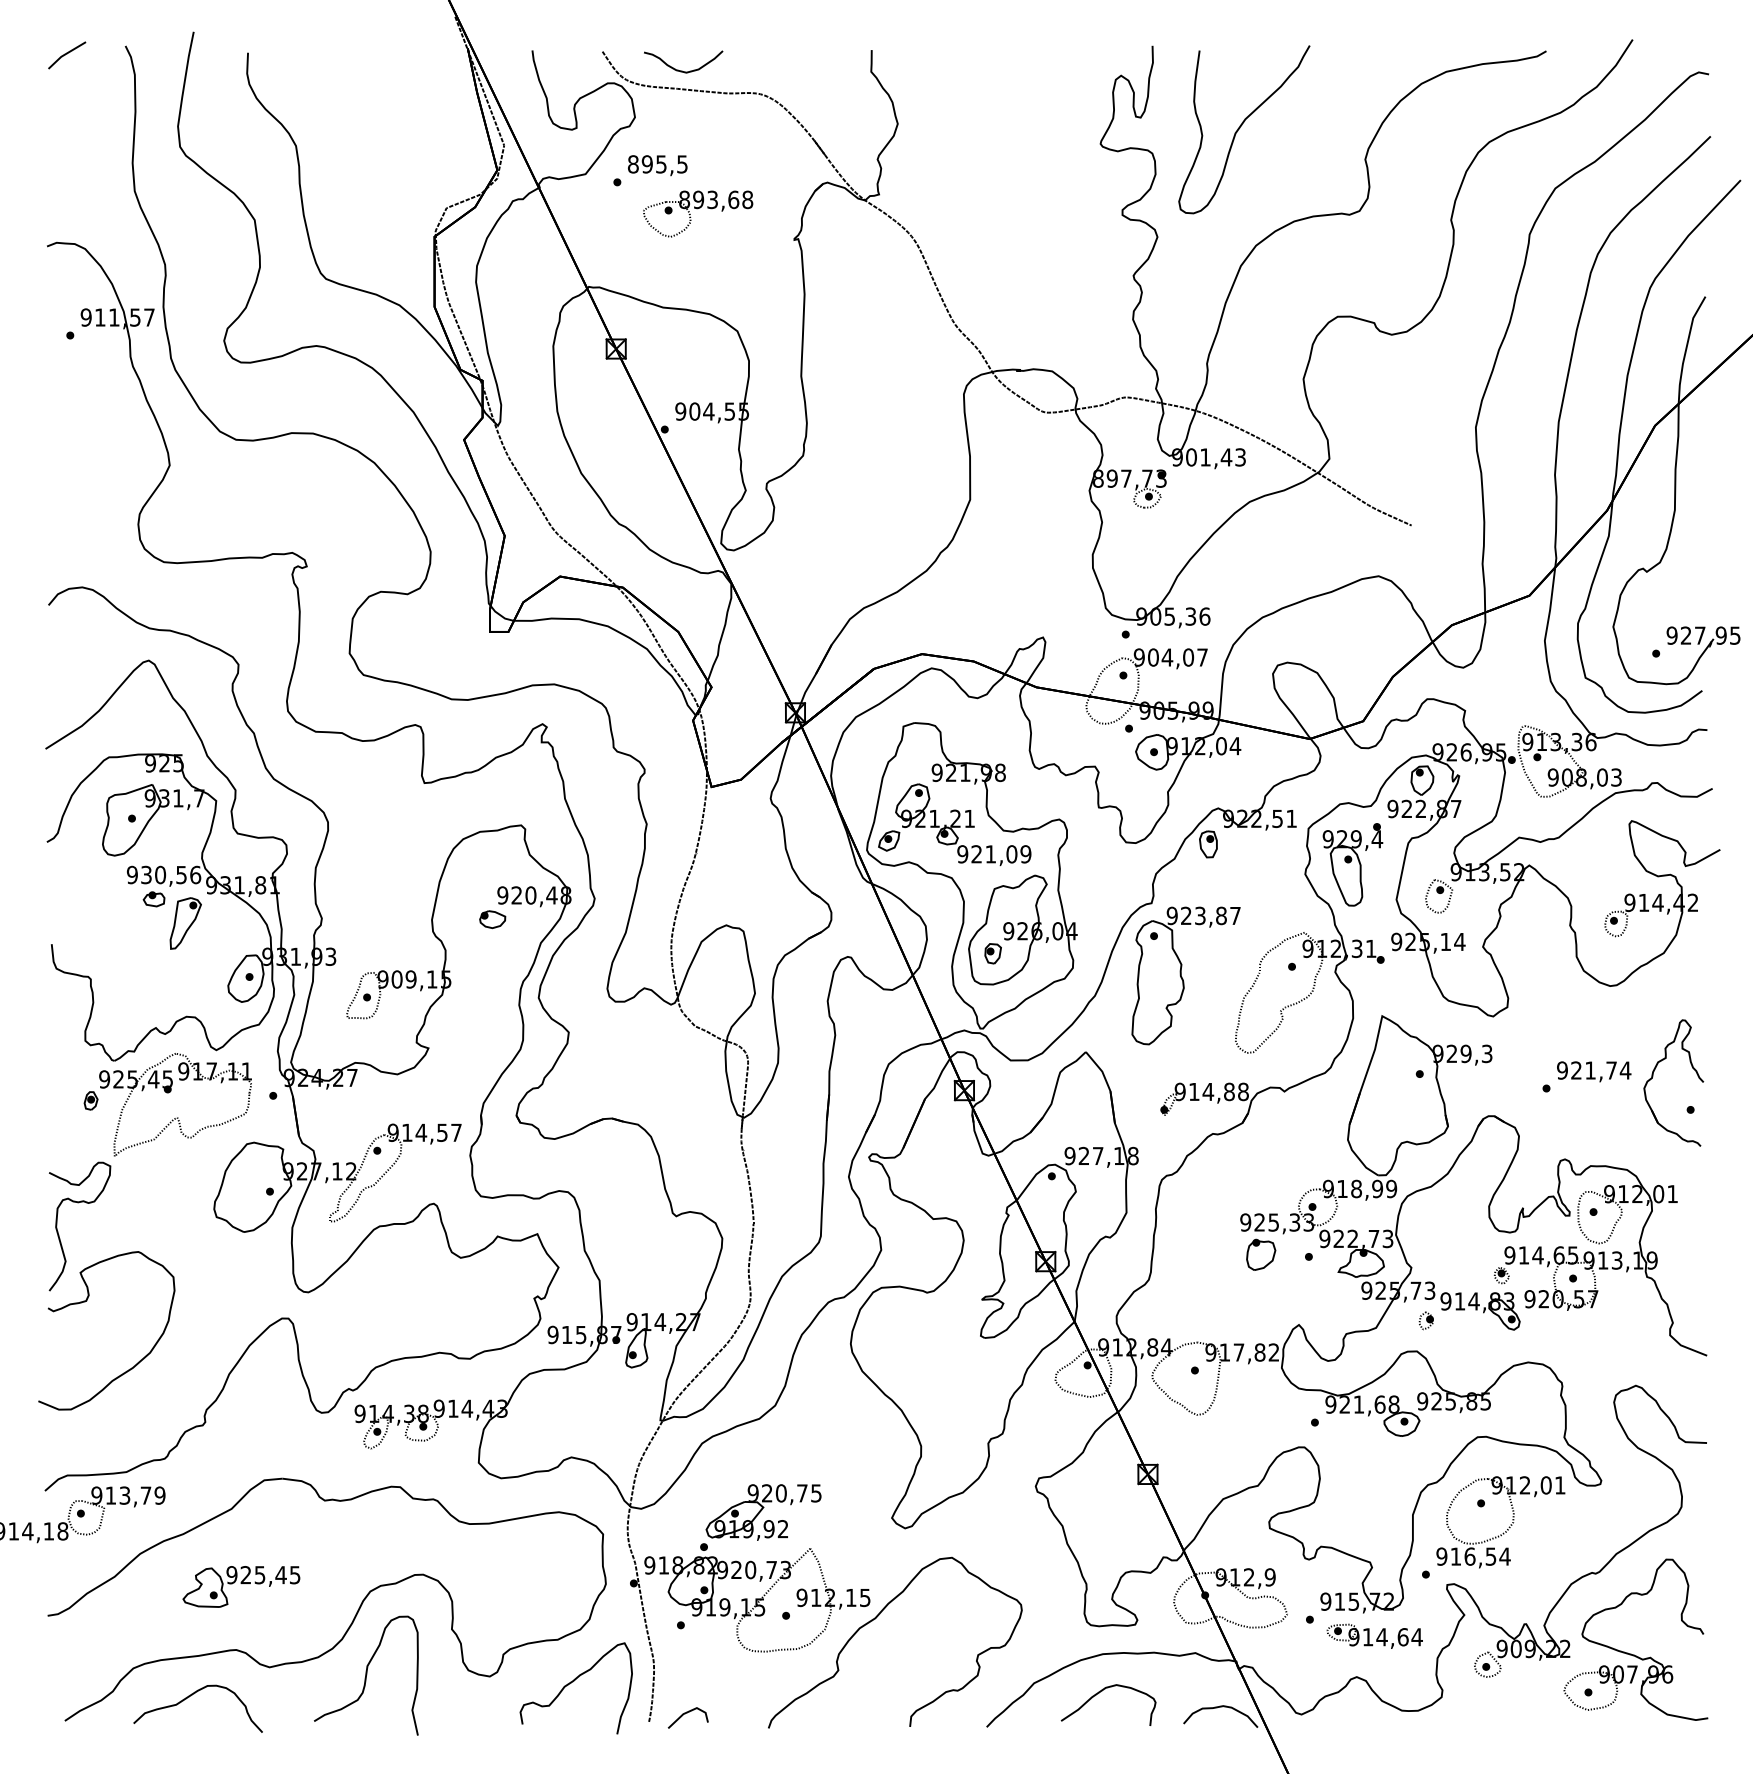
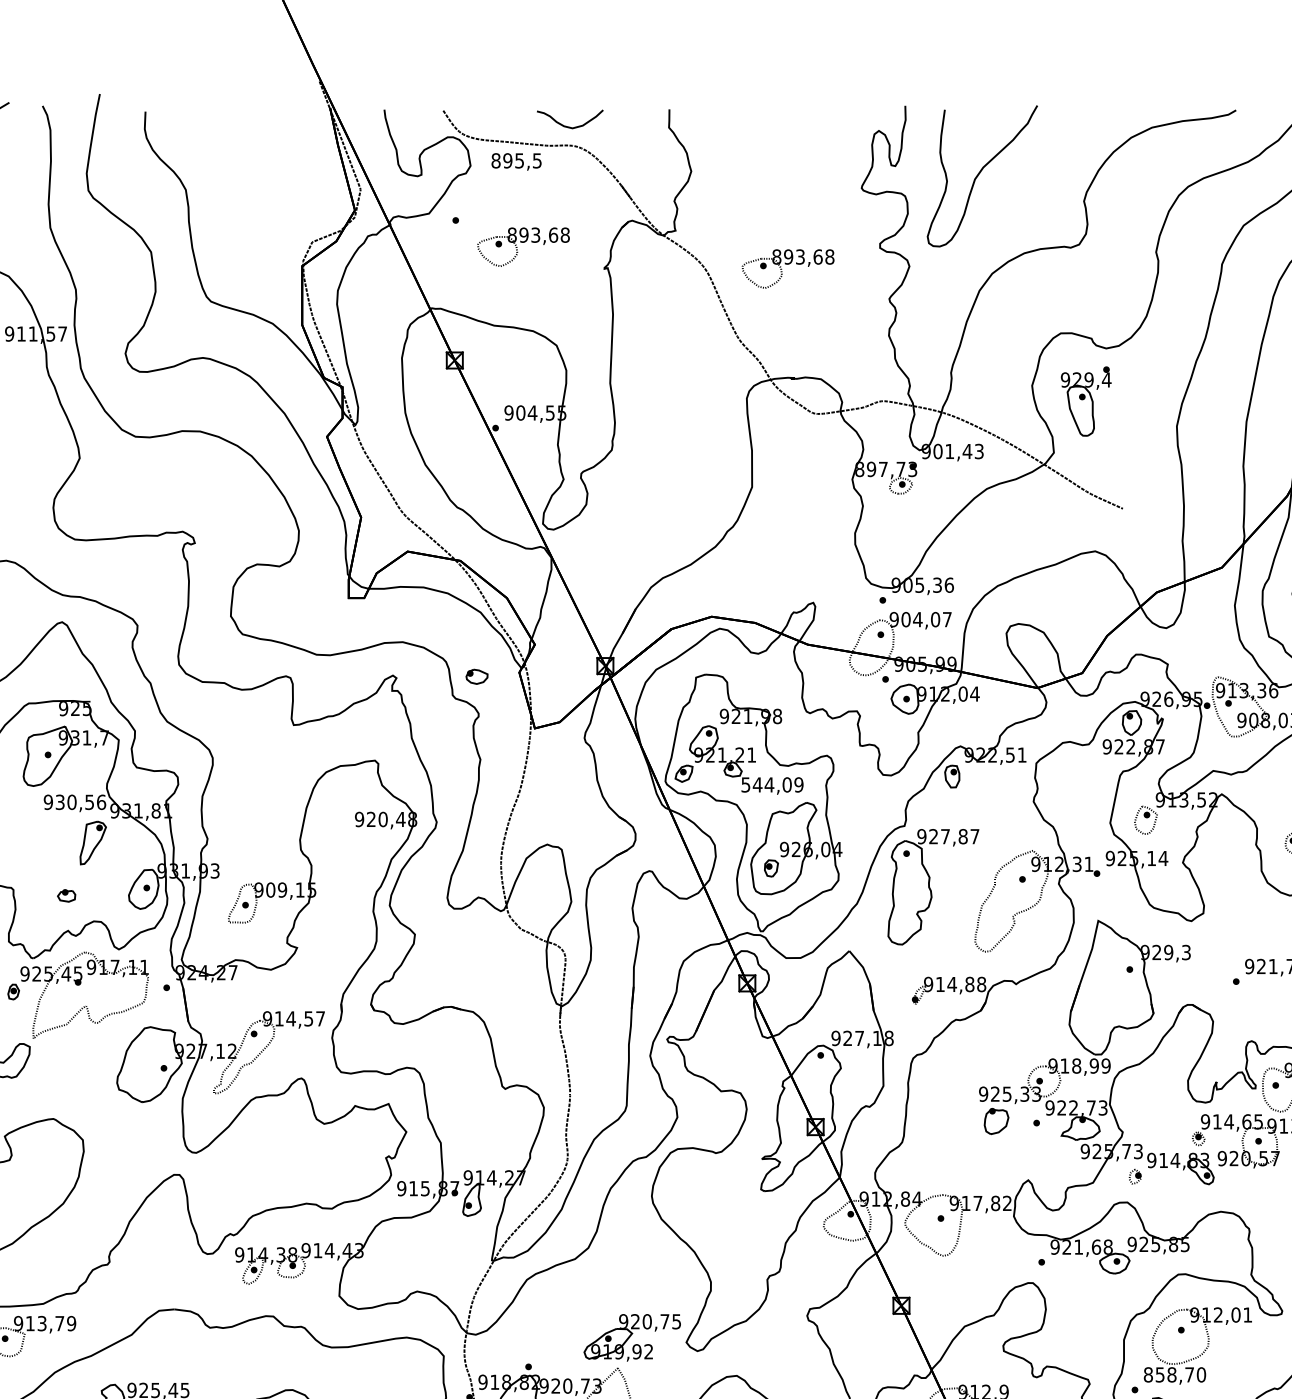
curve: (682, 70) -> (569, 126), moved
text: (657, 165) -> (516, 161), moved
part: (1013, 239) -> (788, 268), added
text: (976, 854) -> (757, 785), 921,09 -> 544,09
part: (1352, 864) -> (1085, 401), moved
part: (153, 899) -> (66, 895), moved
text: (1200, 915) -> (945, 836), 923,87 -> 927,87
part: (492, 919) -> (476, 676), moved
part: (763, 1512) -> (632, 1337), moved
text: (1473, 1556) -> (1174, 1374), 916,54 -> 858,70

